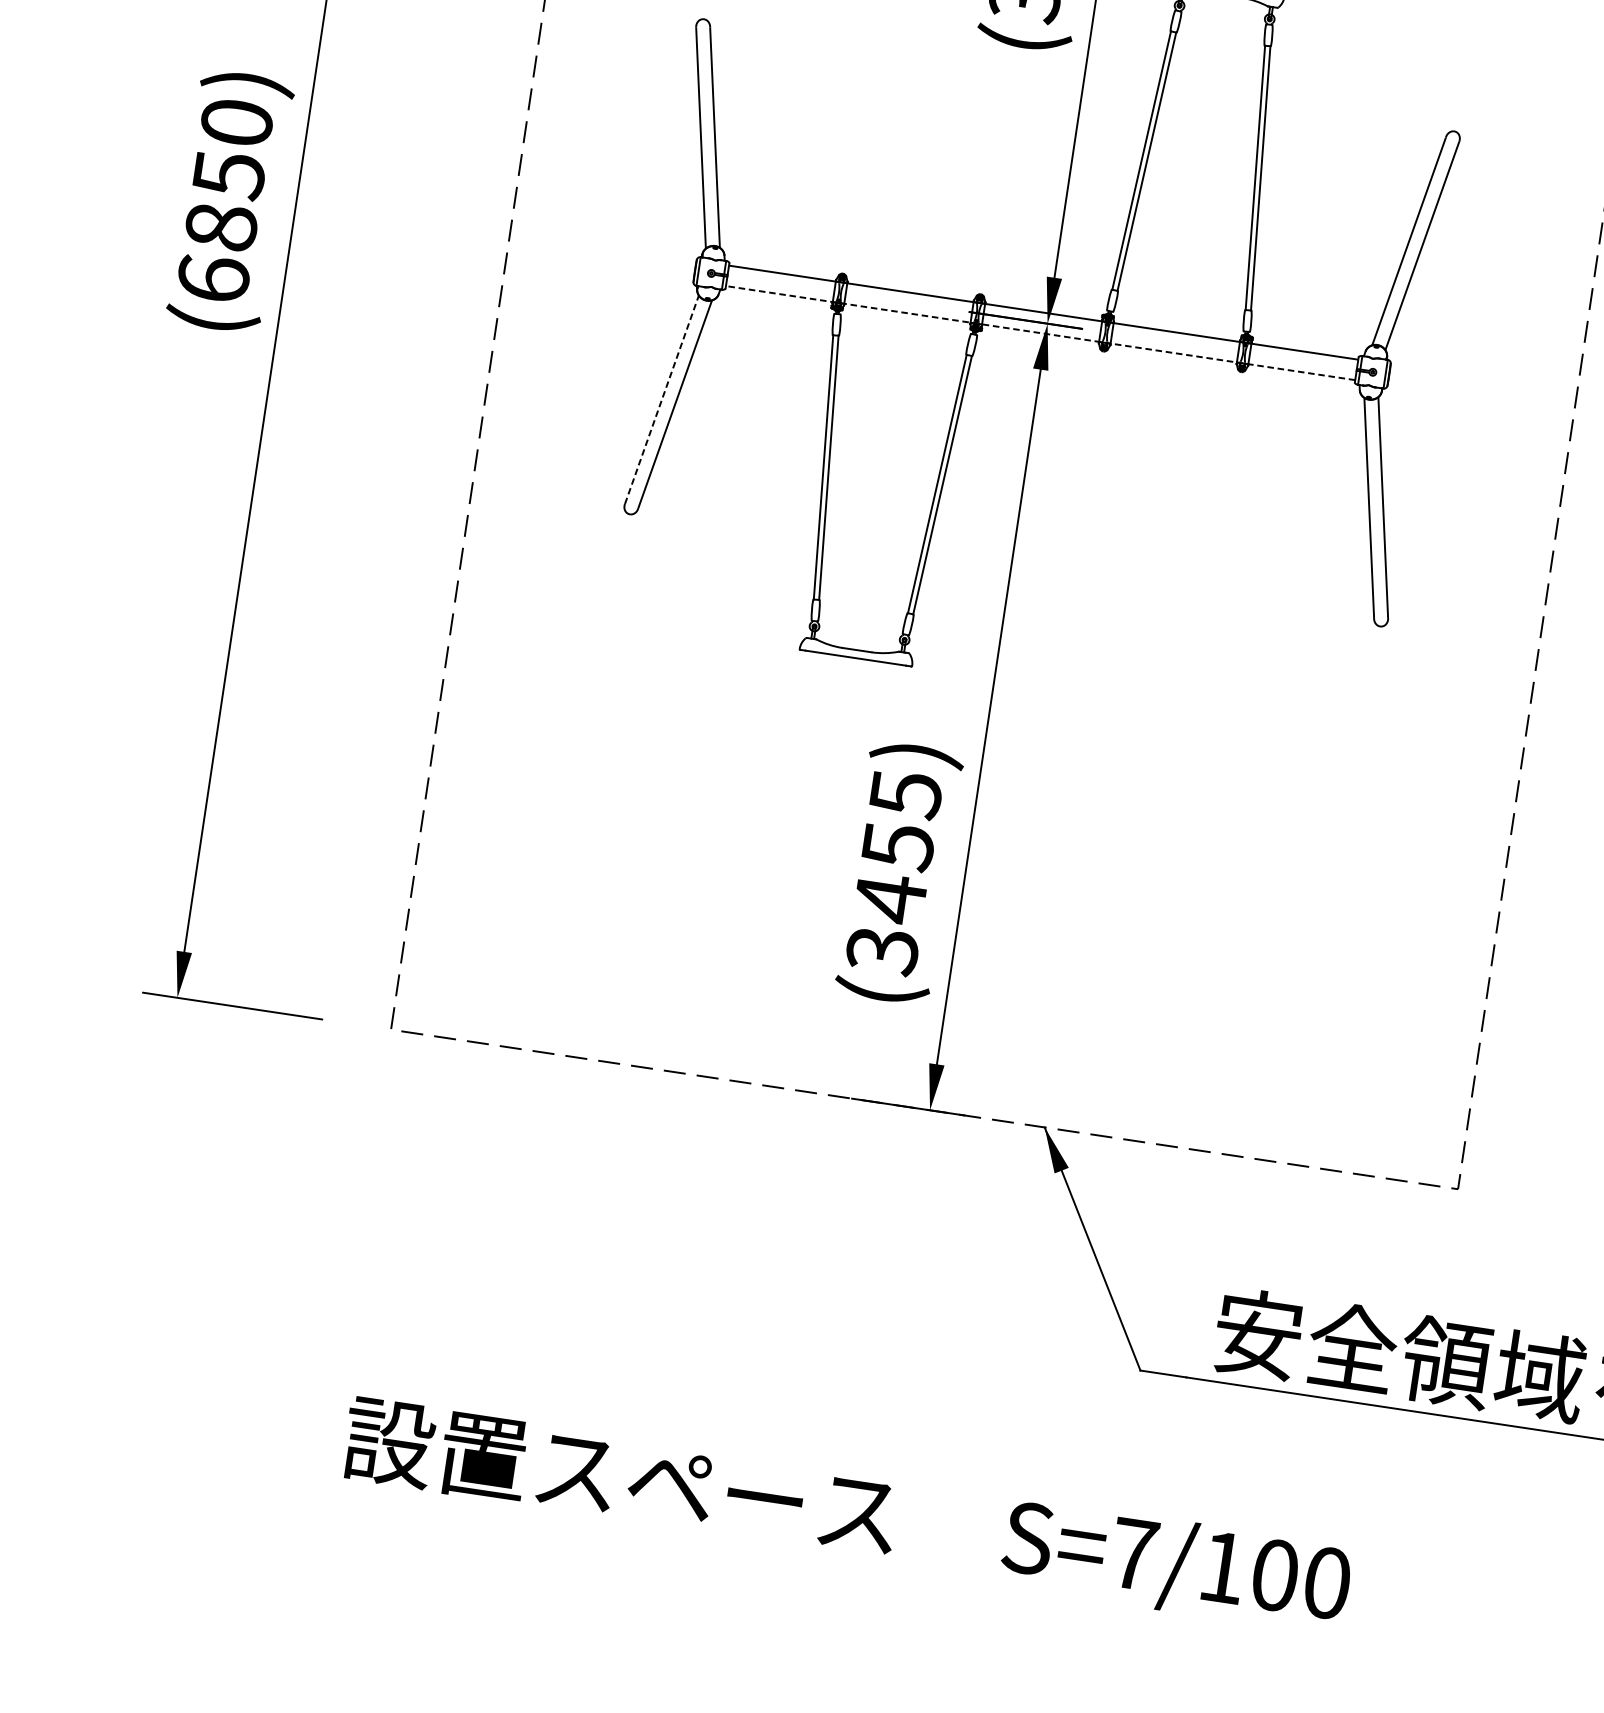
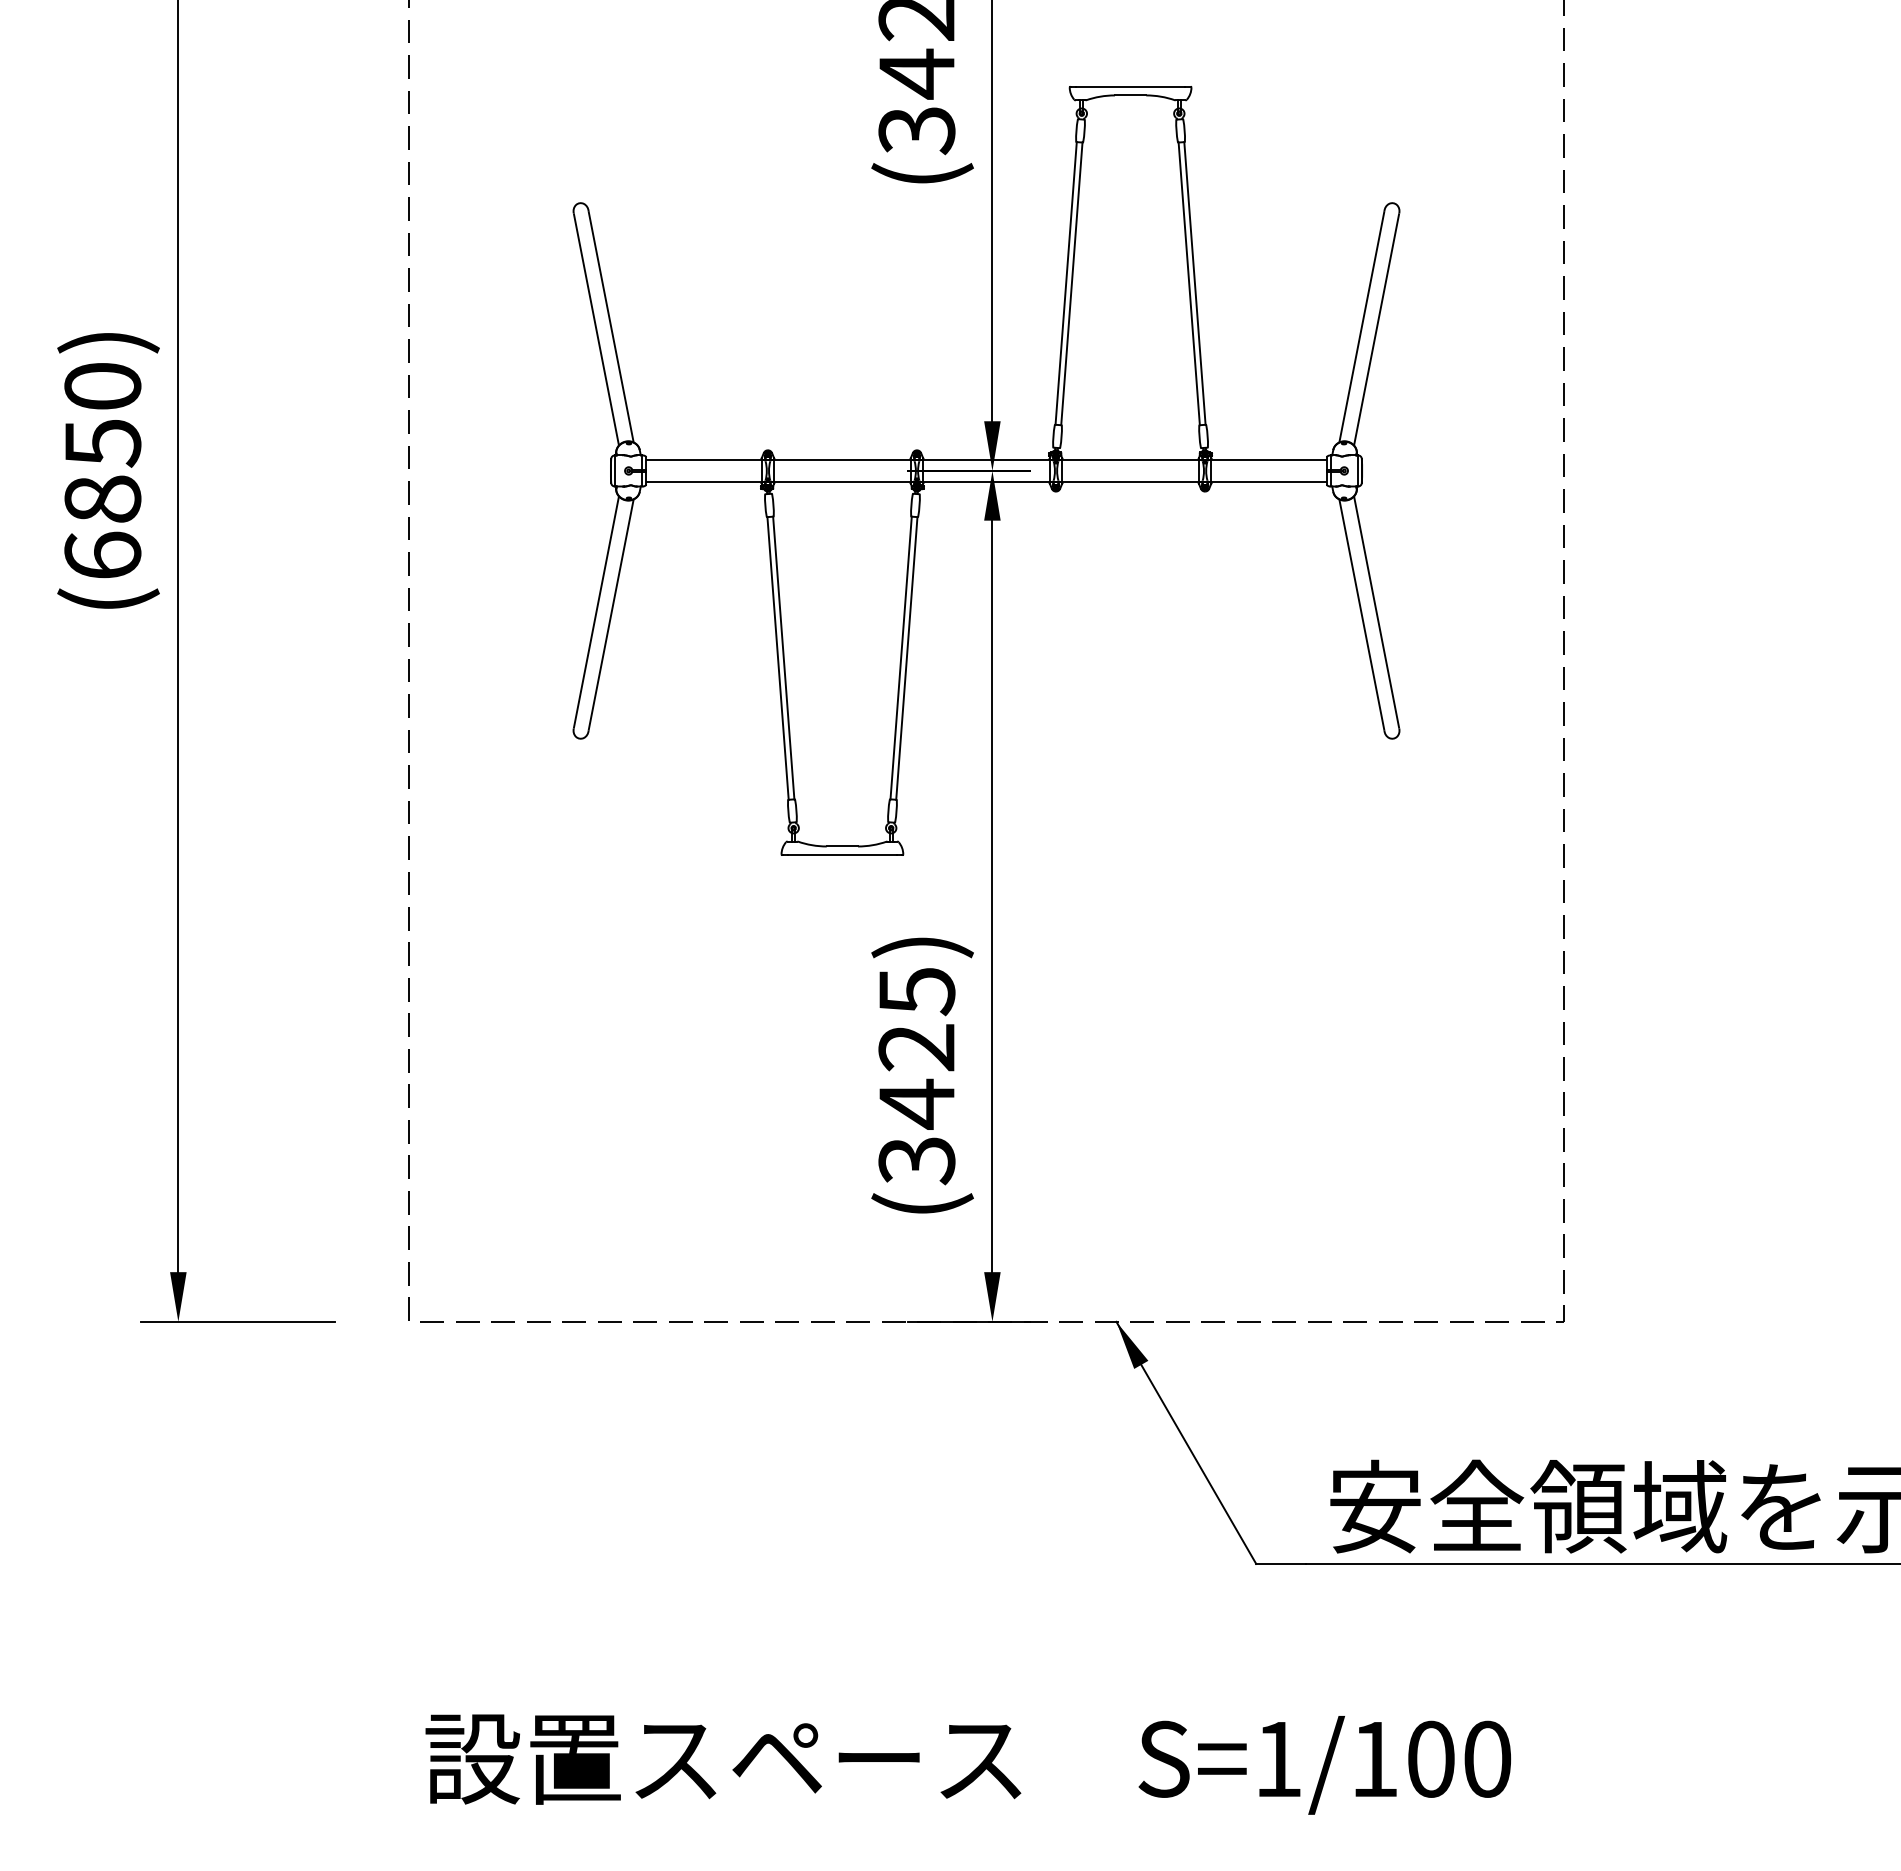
line: (1040, 333) -> (986, 482), dashed -> solid
line: (662, 399) -> (596, 612), dashed -> solid
text: (897, 847) -> (916, 1048), (3455) -> (3425)
text: (1134, 1554) -> (1278, 1759), S=7/100 -> S=1/100

